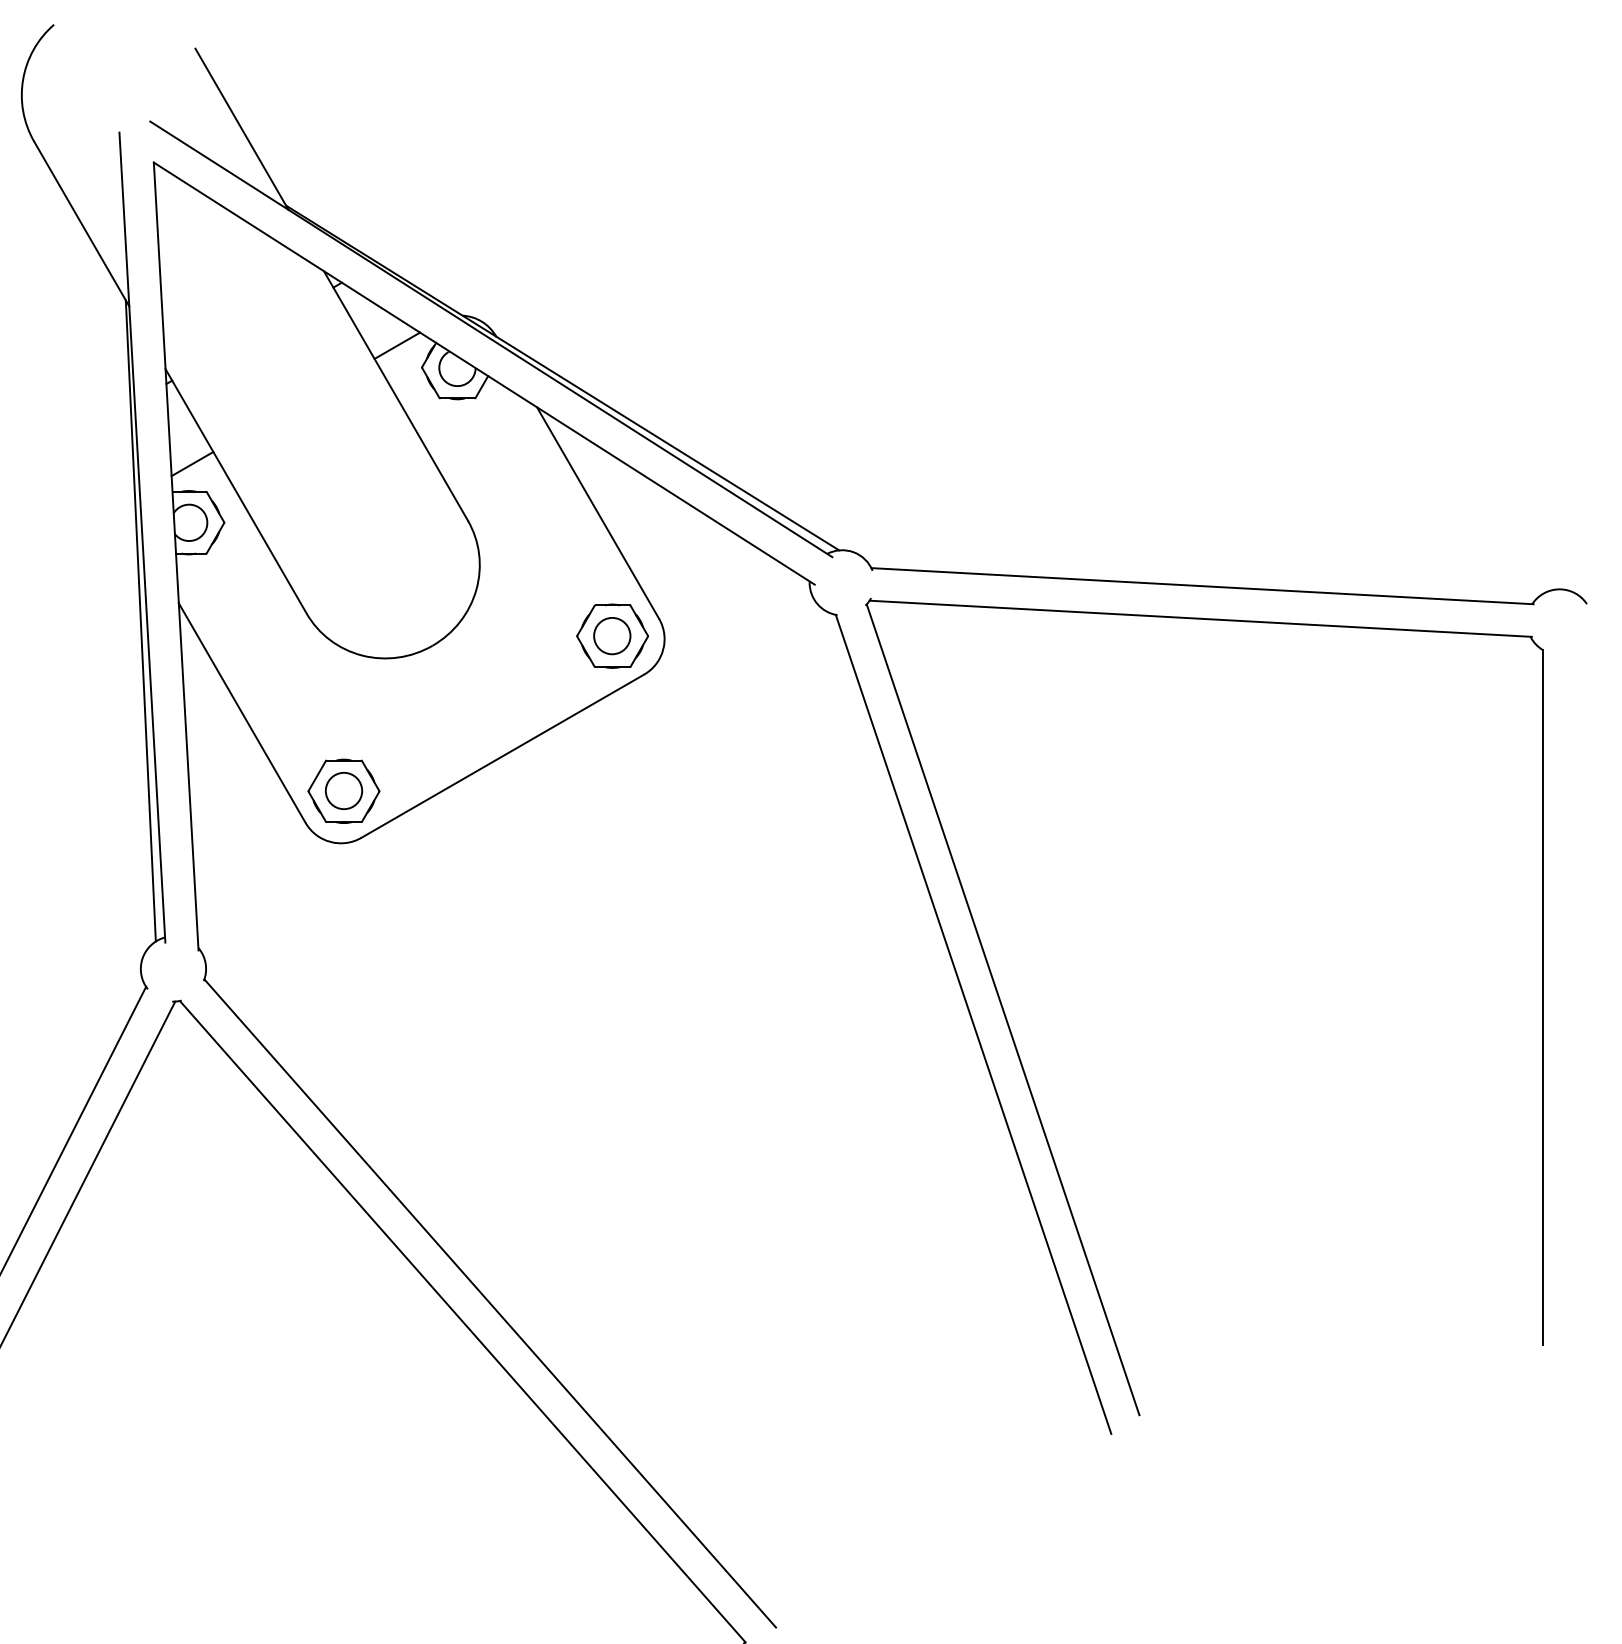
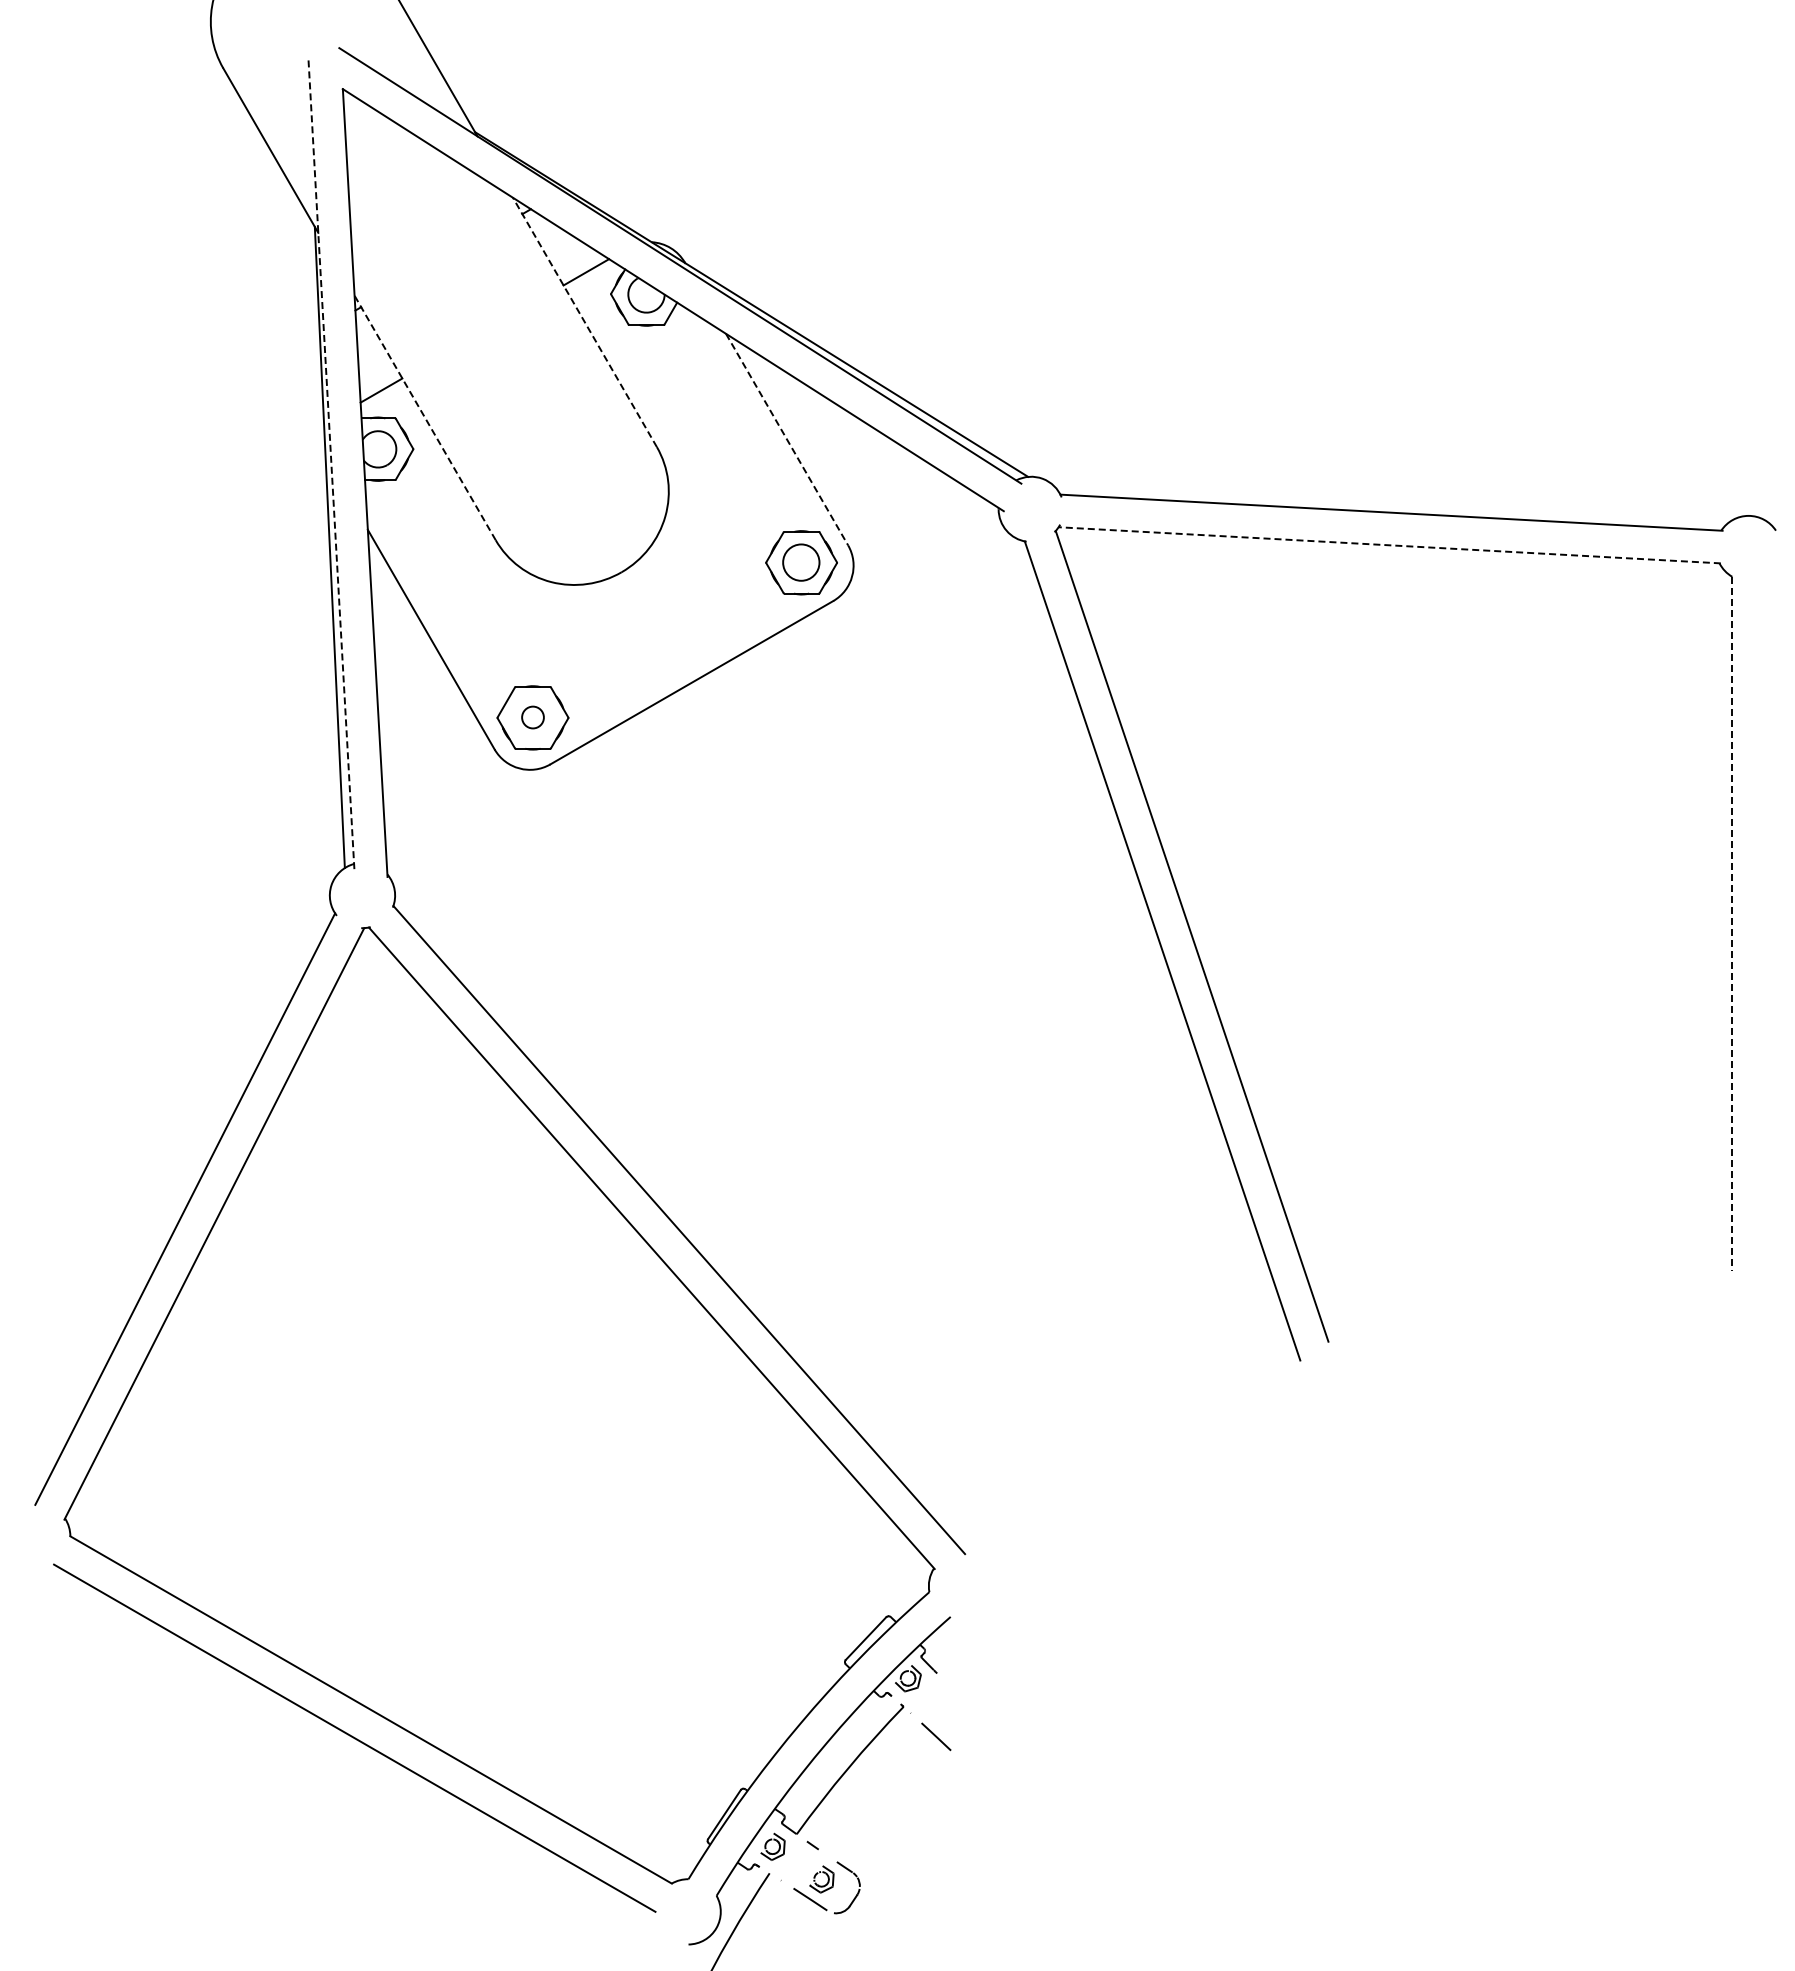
line: (395, 395) -> (584, 322), solid -> dashed
line: (235, 490) -> (424, 417), solid -> dashed
line: (598, 513) -> (787, 440), solid -> dashed
line: (142, 537) -> (331, 464), solid -> dashed
line: (1200, 618) -> (1389, 545), solid -> dashed
circle: (343, 790) -> (532, 717), size x0.6
line: (1543, 997) -> (1732, 924), solid -> dashed

